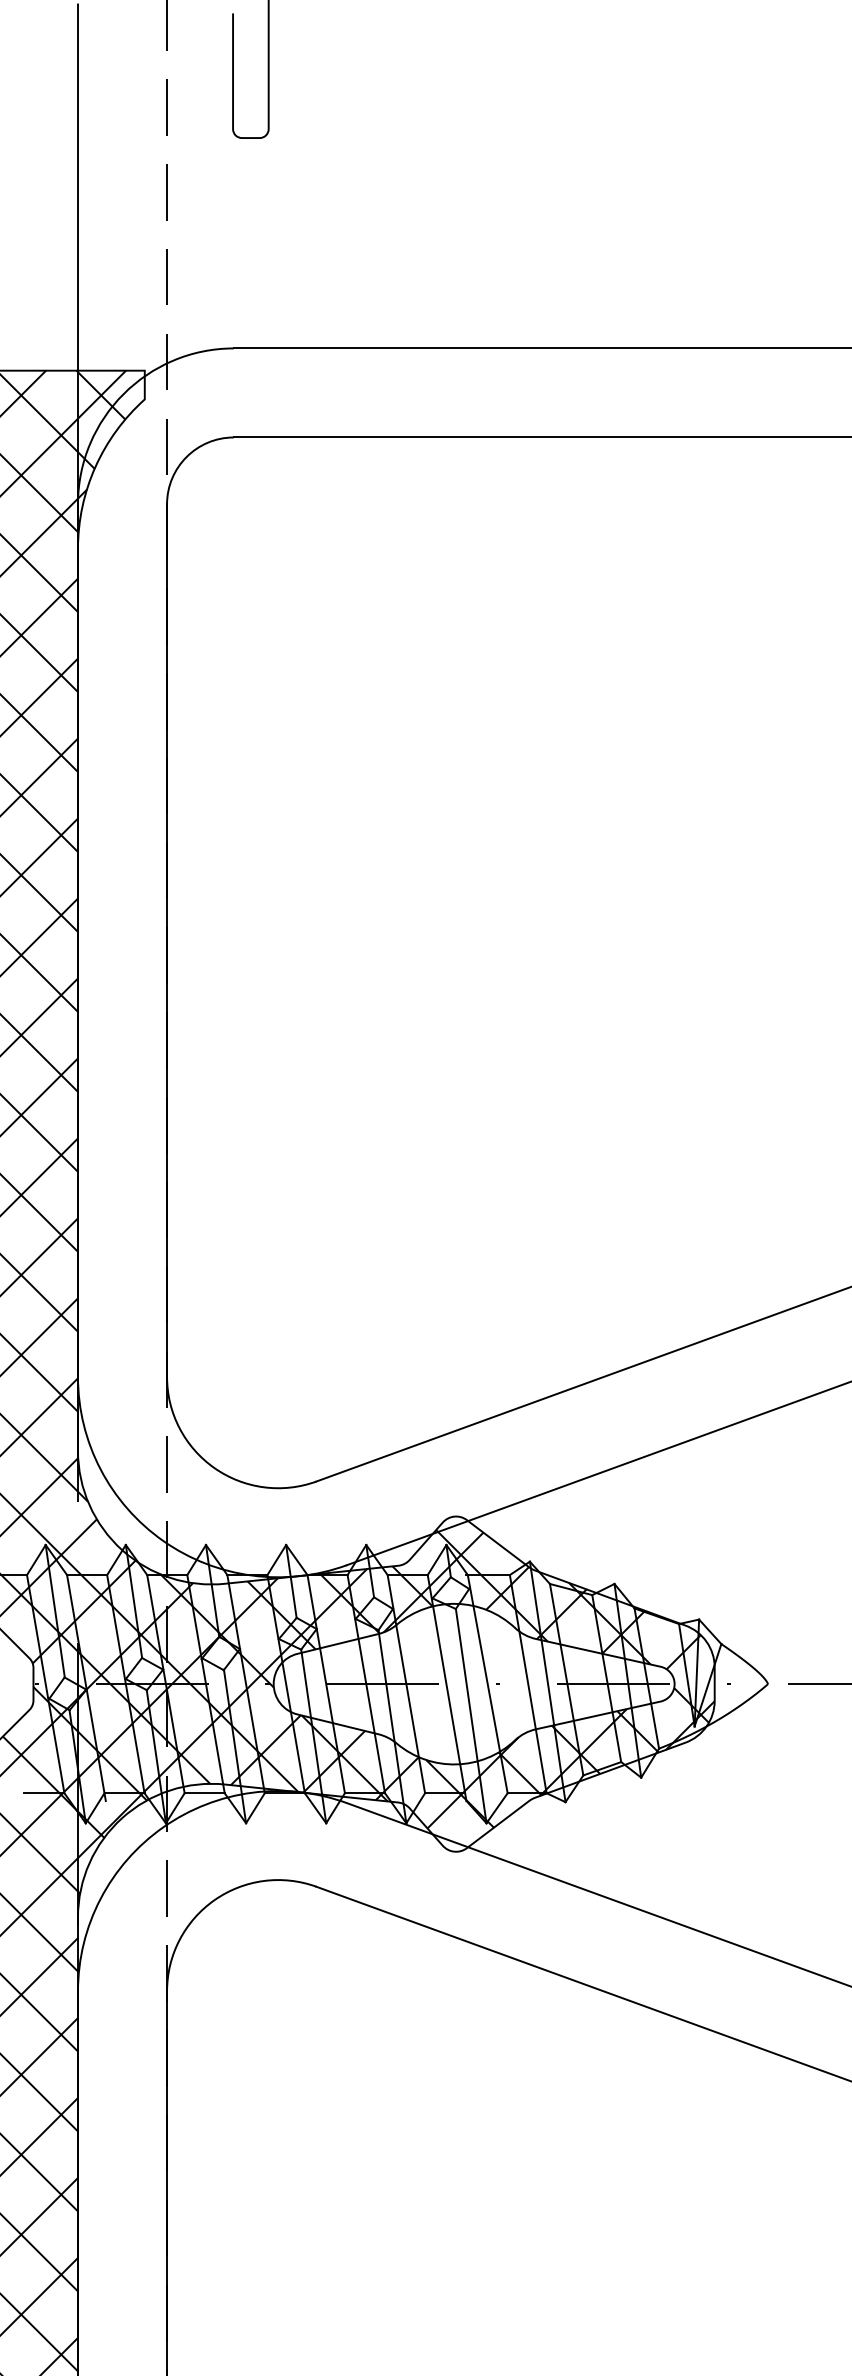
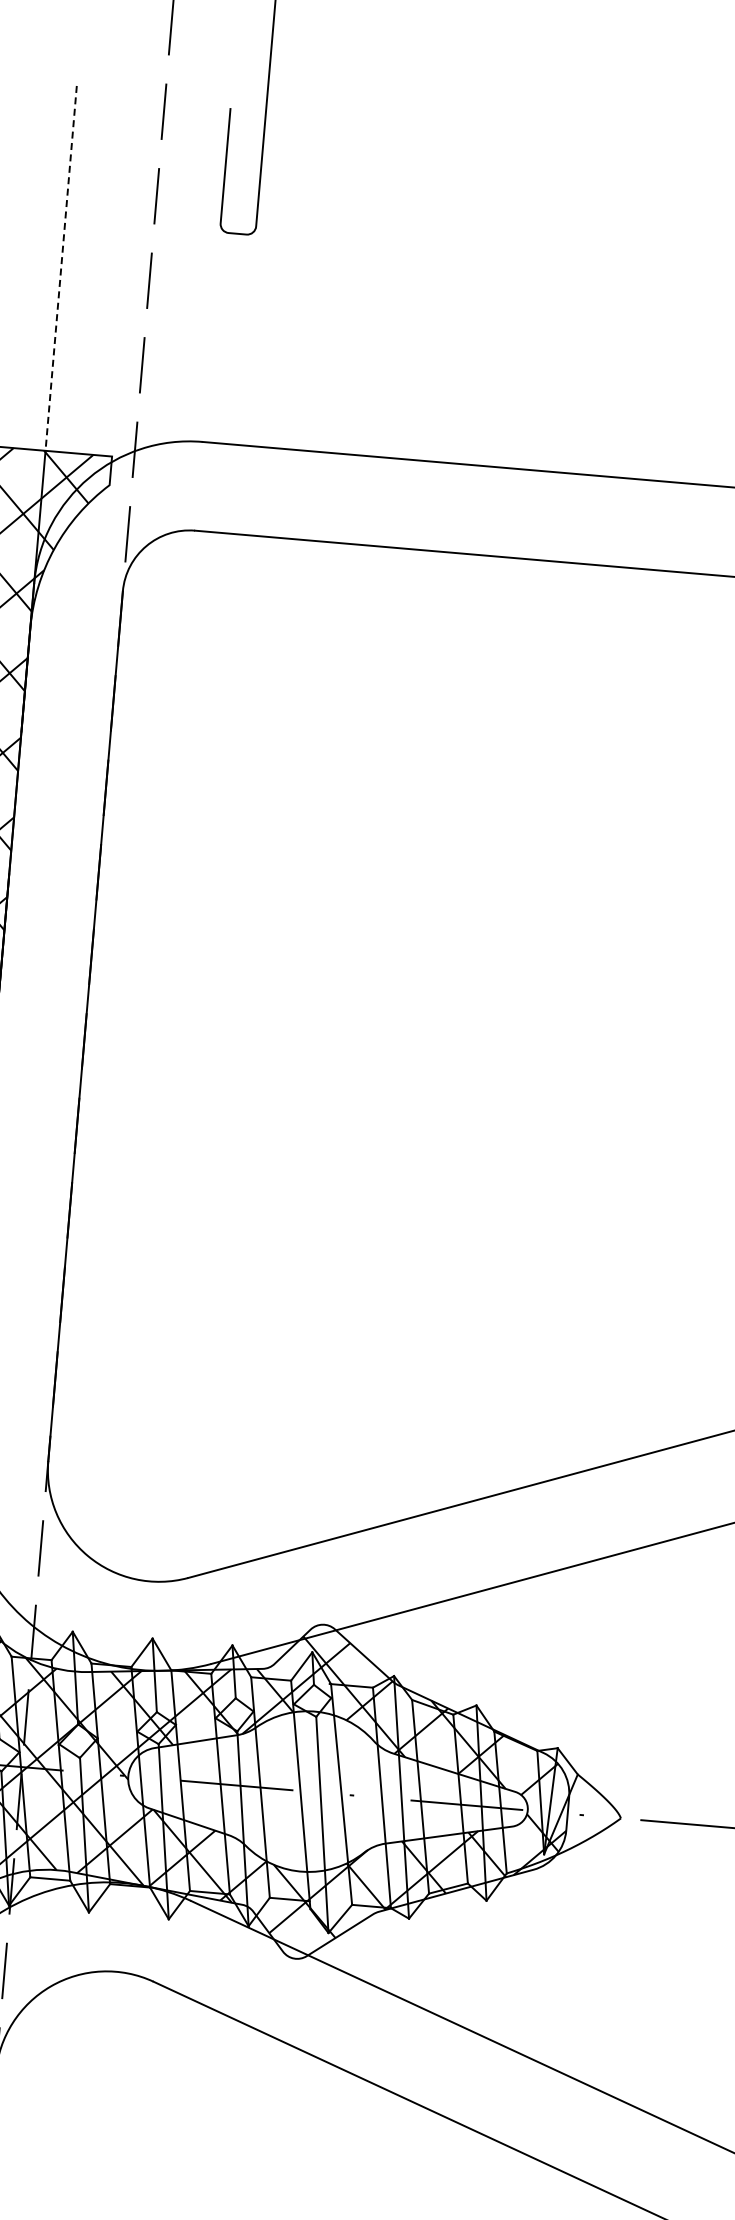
line: (78, 188) -> (61, 269), solid -> dashed

